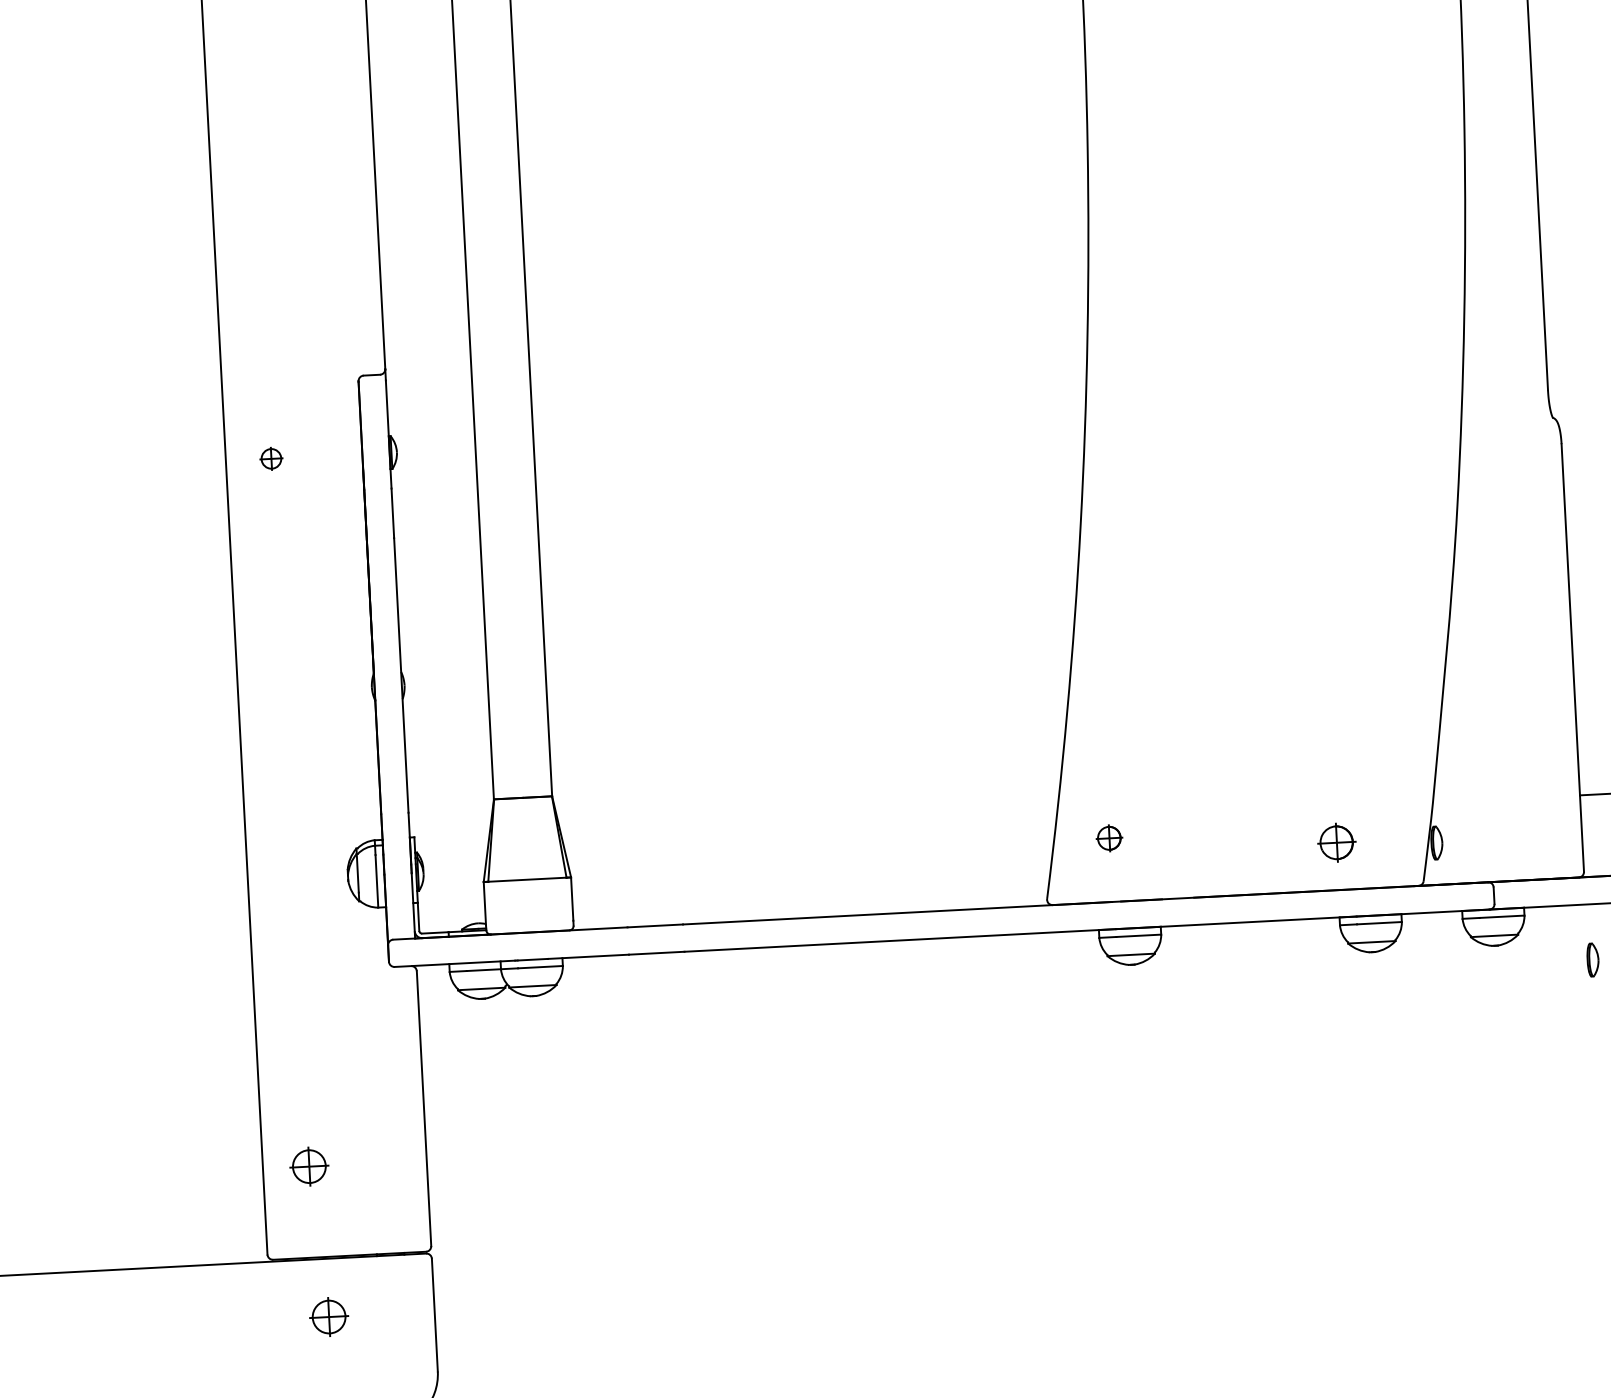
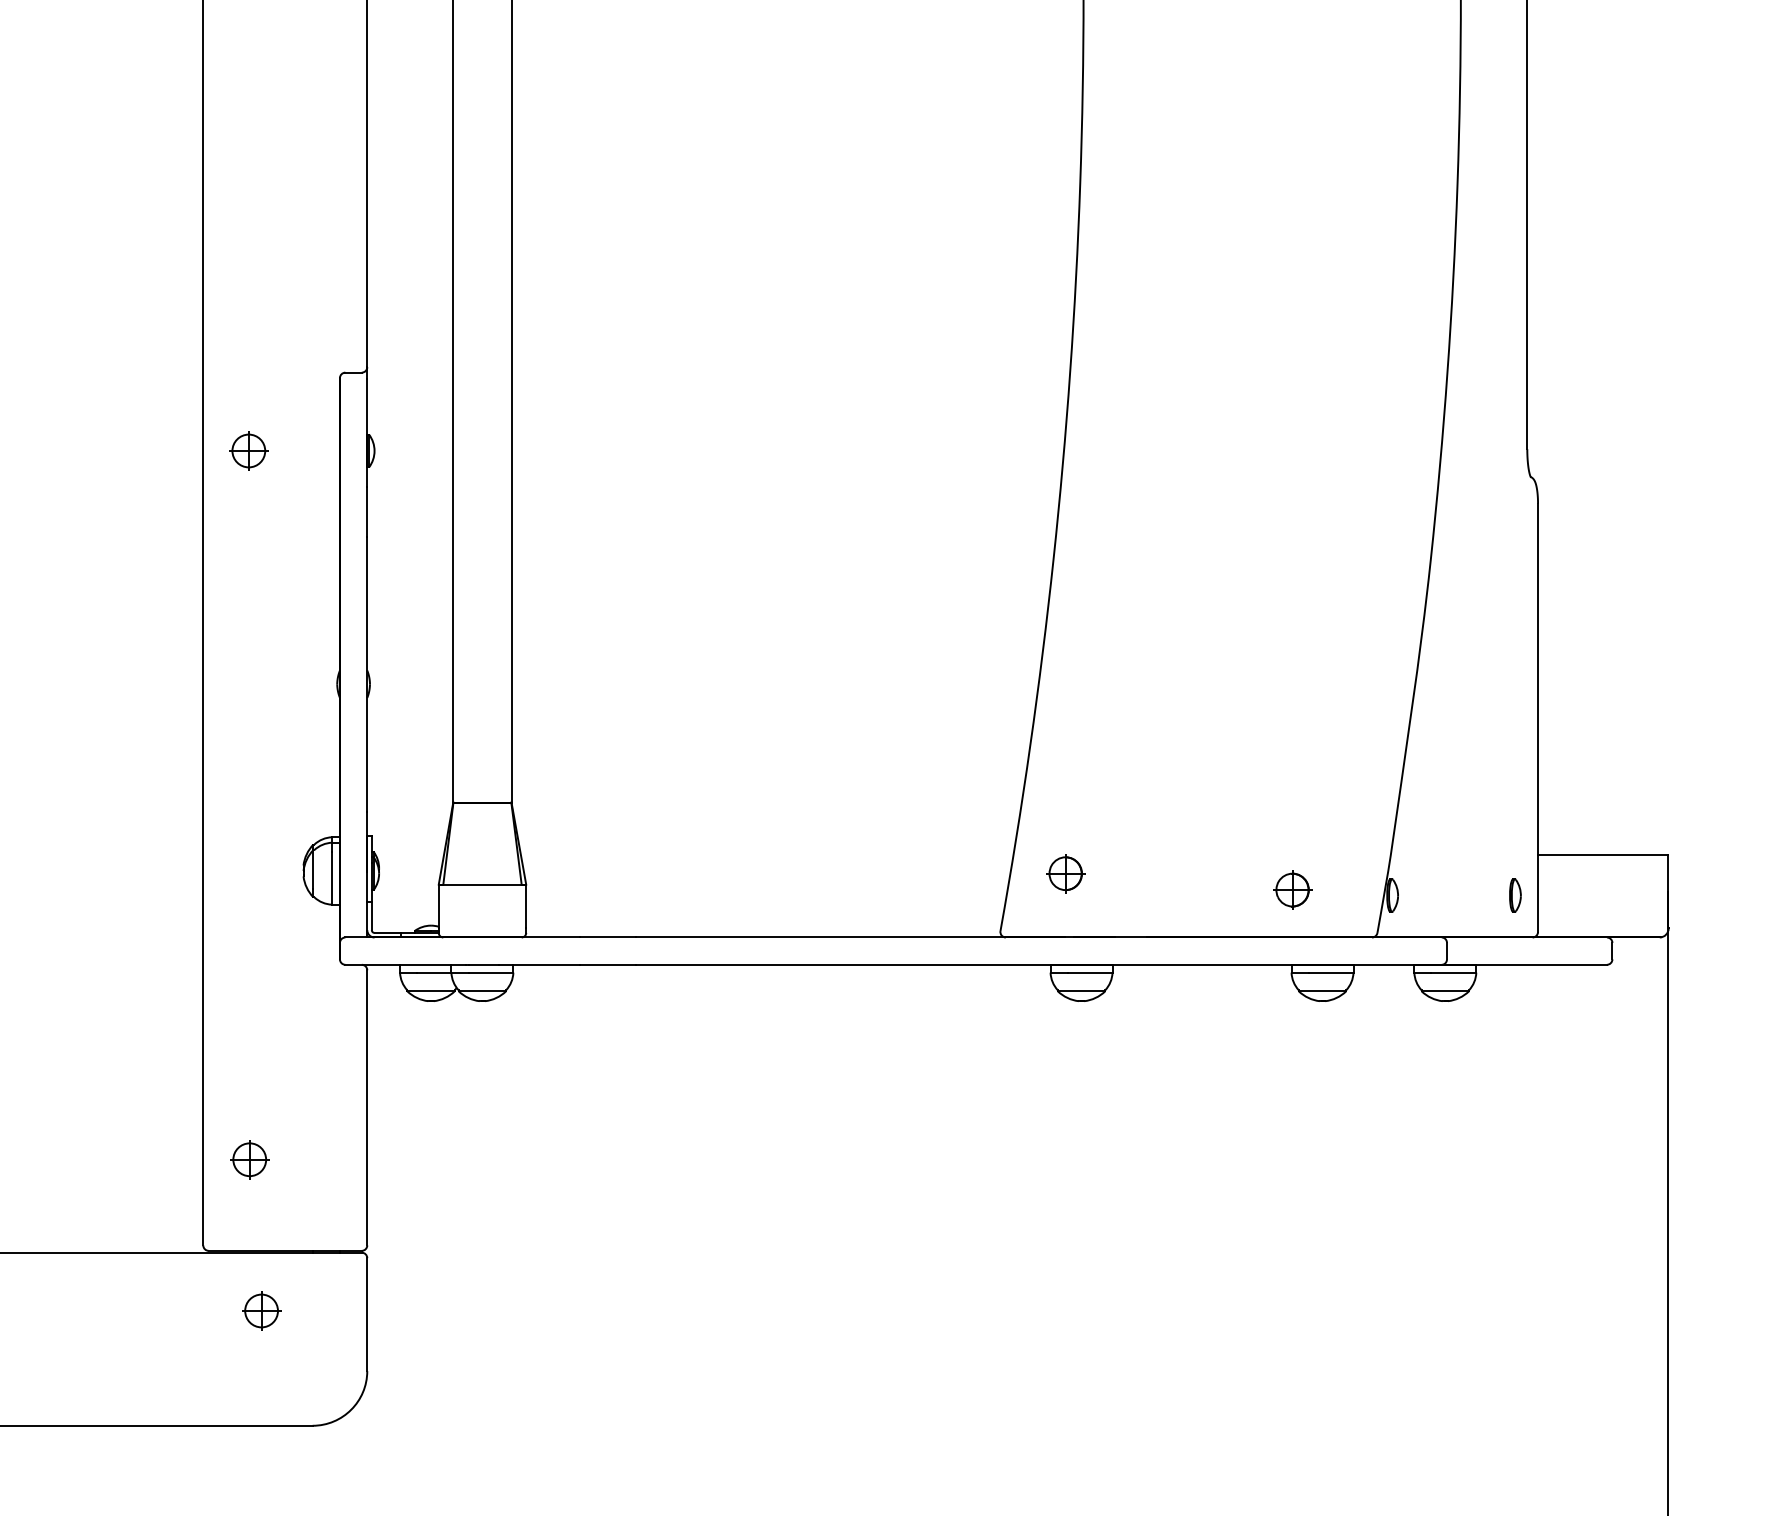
part: (271, 458) -> (248, 450), size x1.67
part: (1109, 838) -> (1065, 873), size x1.43
part: (1593, 959) -> (1515, 895), moved

